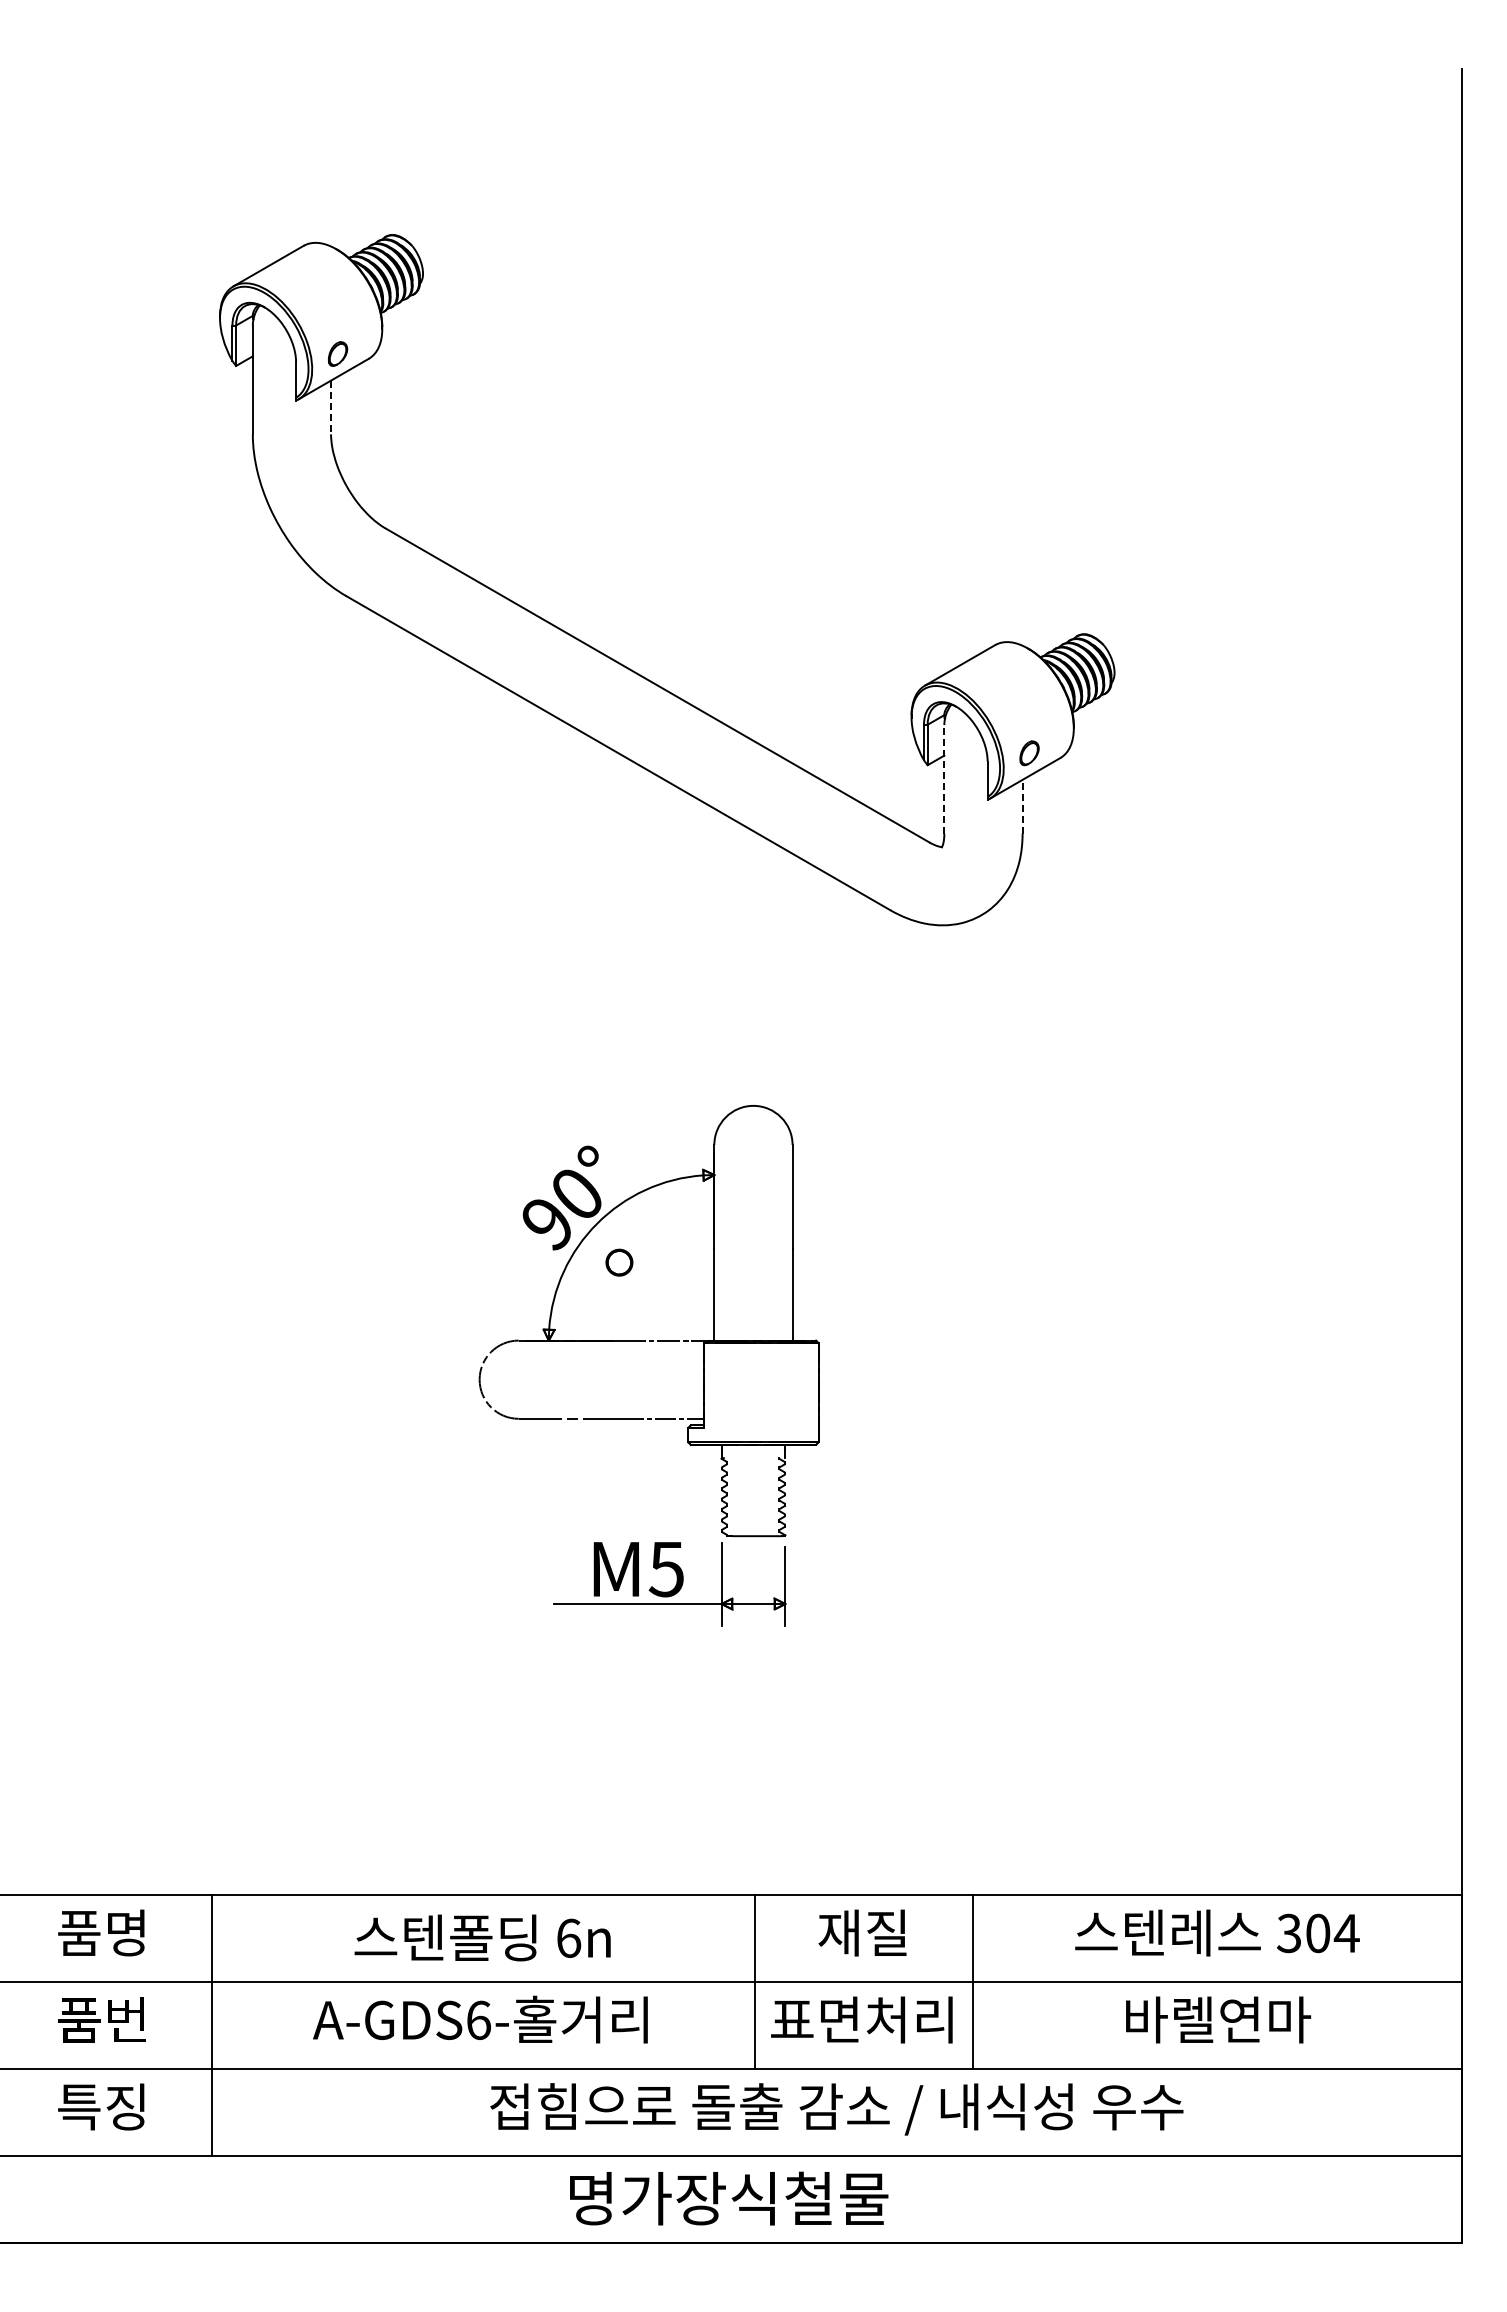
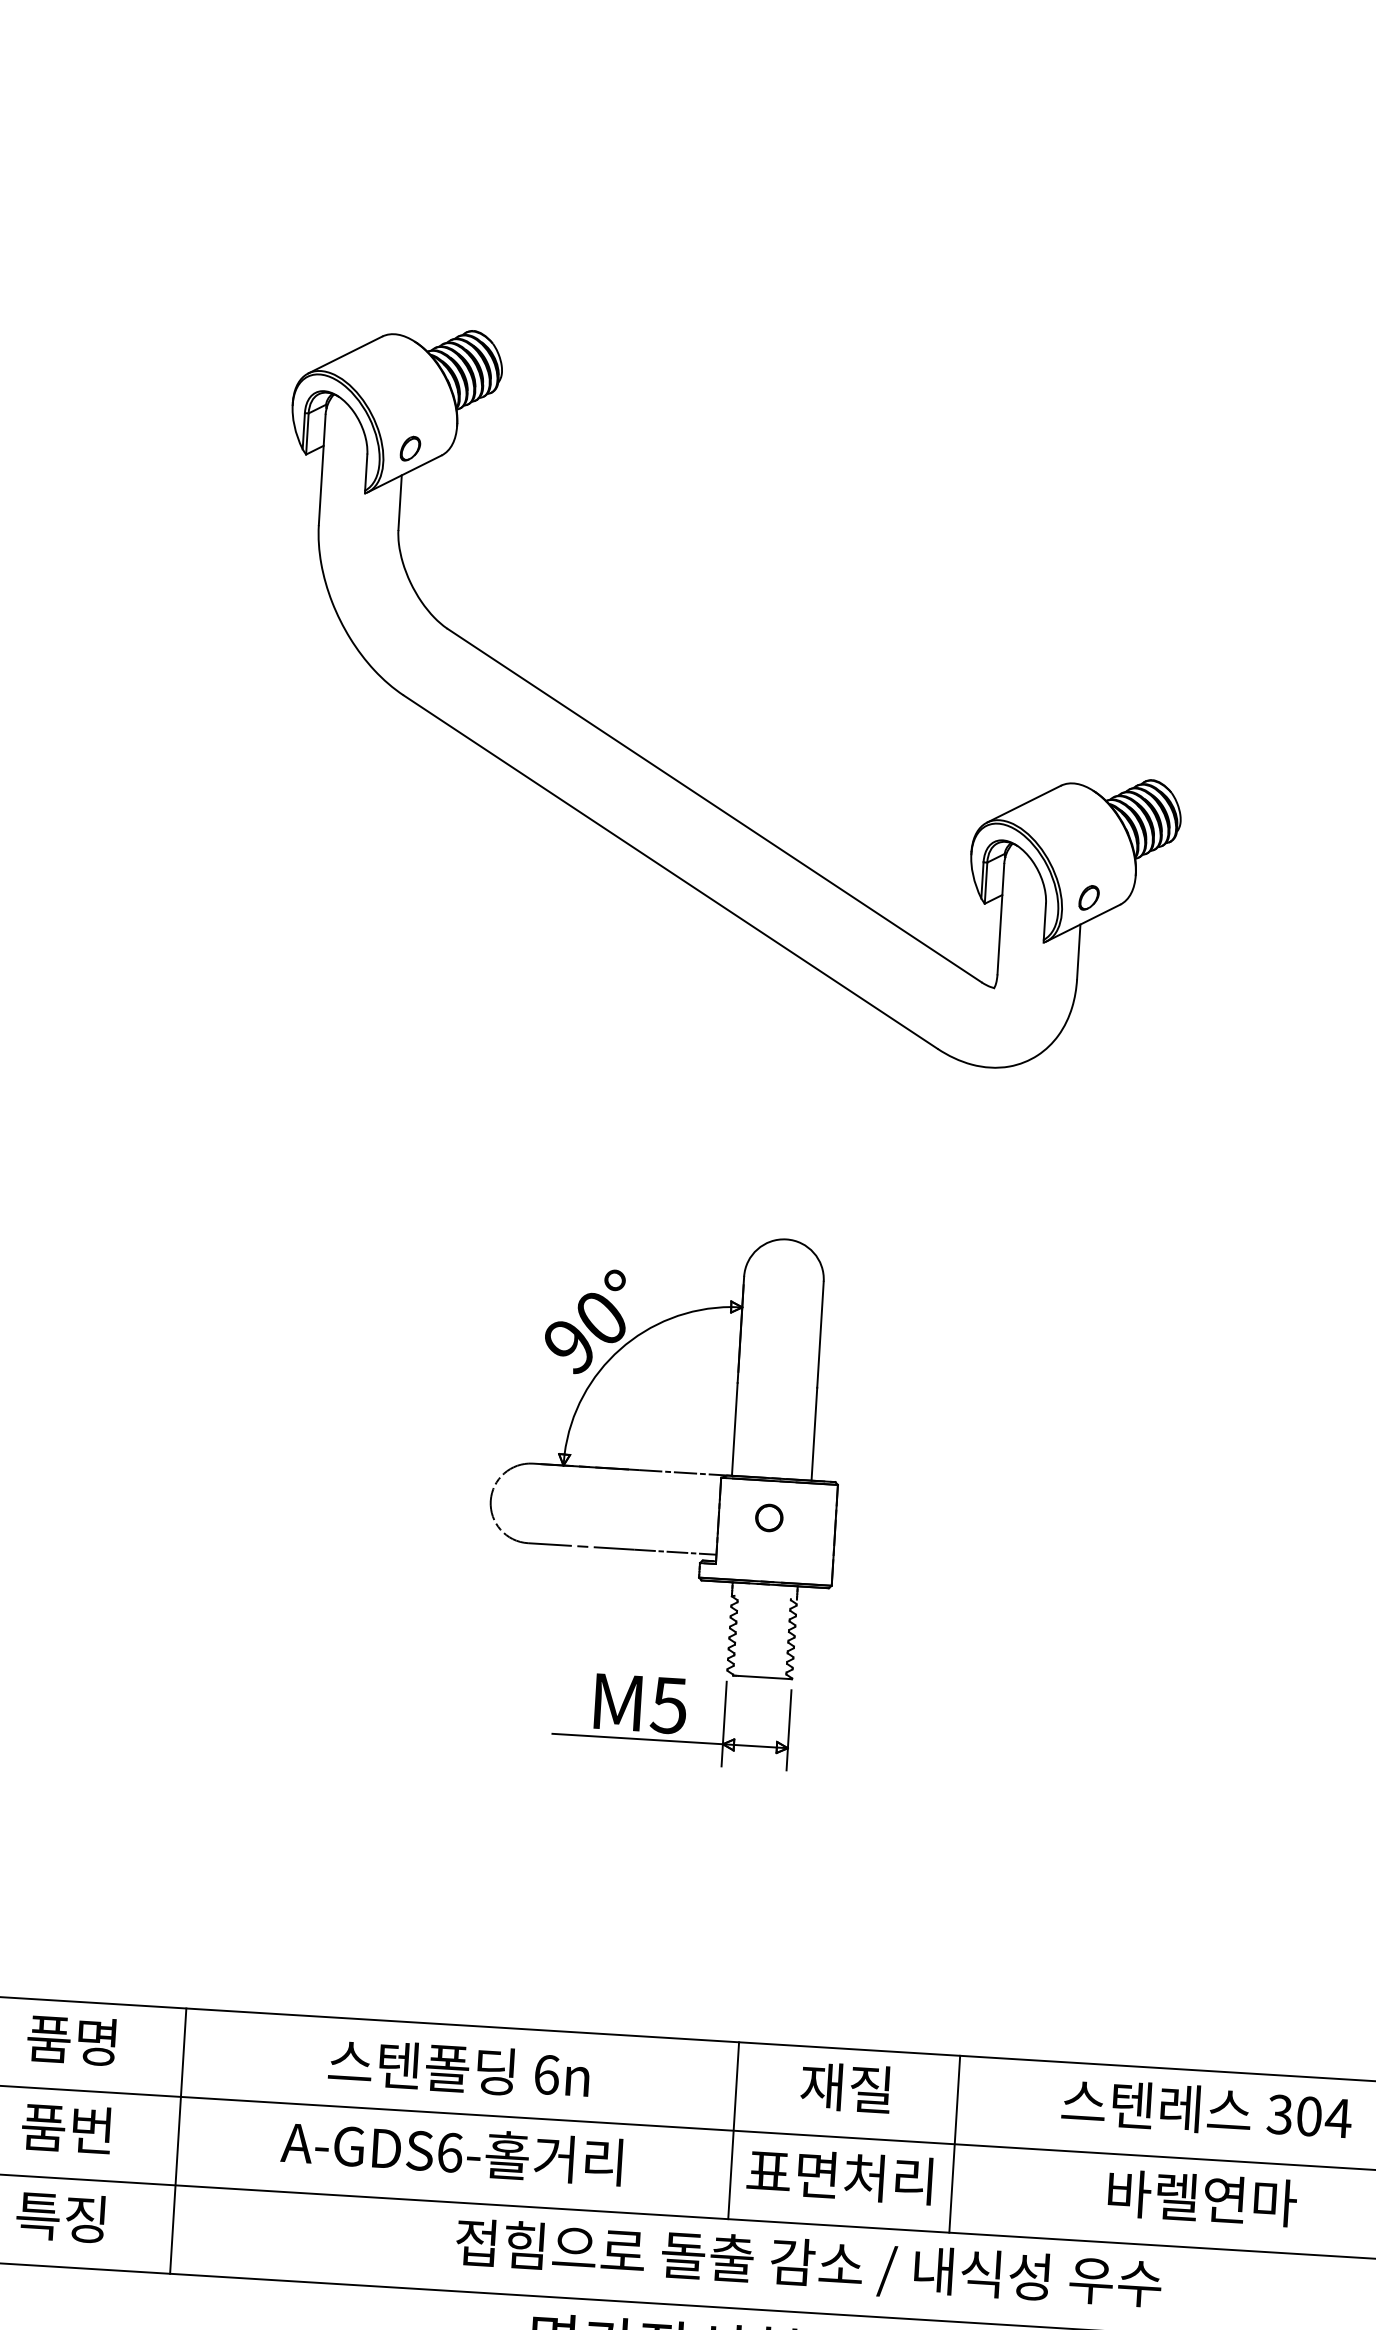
line: (331, 407) -> (400, 502), dashed -> solid
line: (944, 778) -> (1001, 918), dashed -> solid
line: (1022, 806) -> (1078, 951), dashed -> solid
part: (619, 1262) -> (769, 1517), moved

